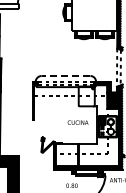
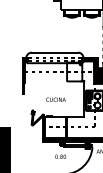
line: (65, 76) -> (54, 53), dashed -> solid
text: (77, 122) -> (55, 99), moved

